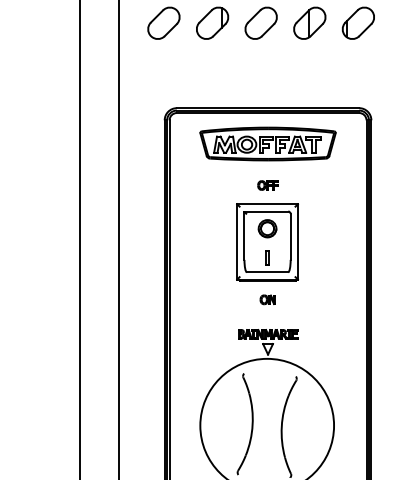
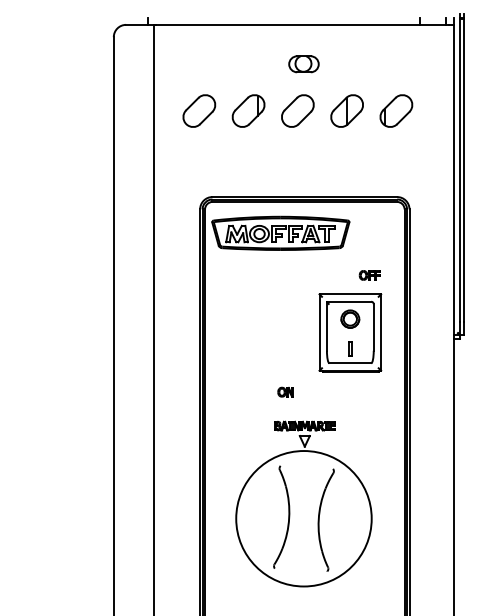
part: (267, 143) -> (280, 232), moved
part: (267, 185) -> (369, 275), moved
part: (267, 241) -> (350, 332), moved
part: (267, 299) -> (285, 391), moved

